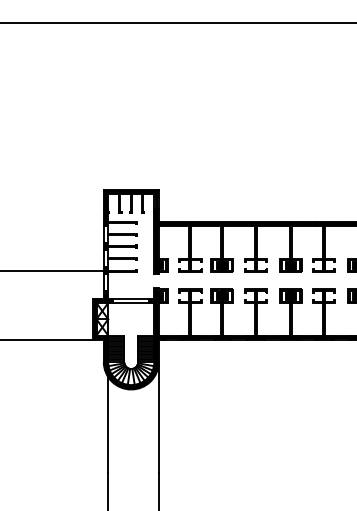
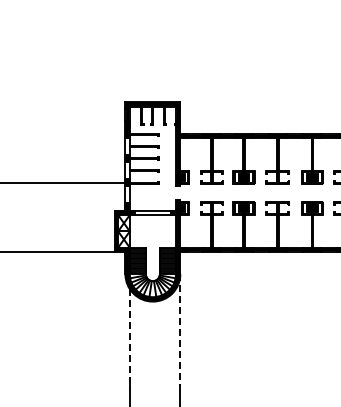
line: (158, 417) -> (180, 329), solid -> dashed
line: (108, 424) -> (130, 336), solid -> dashed

